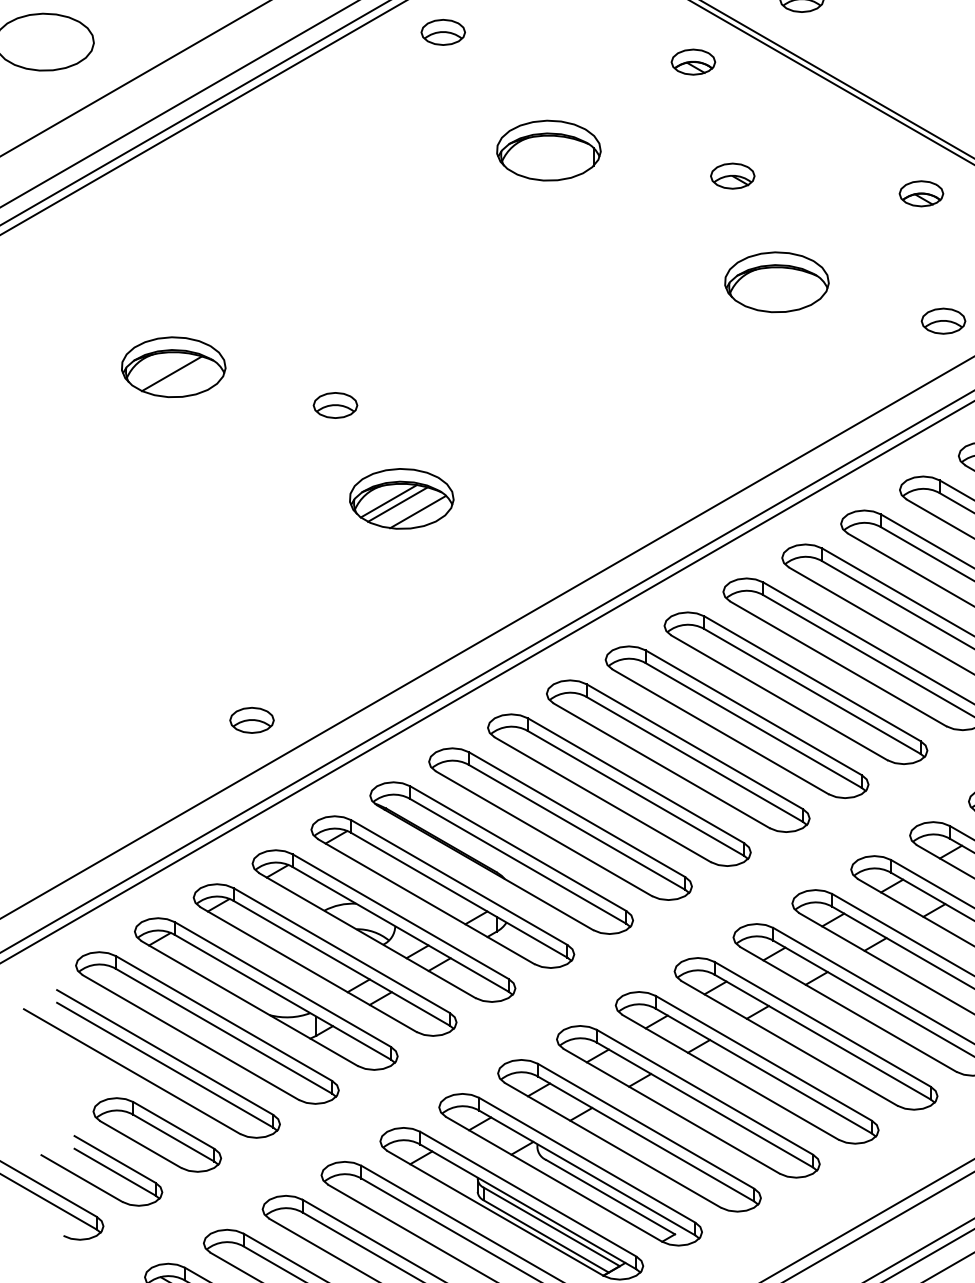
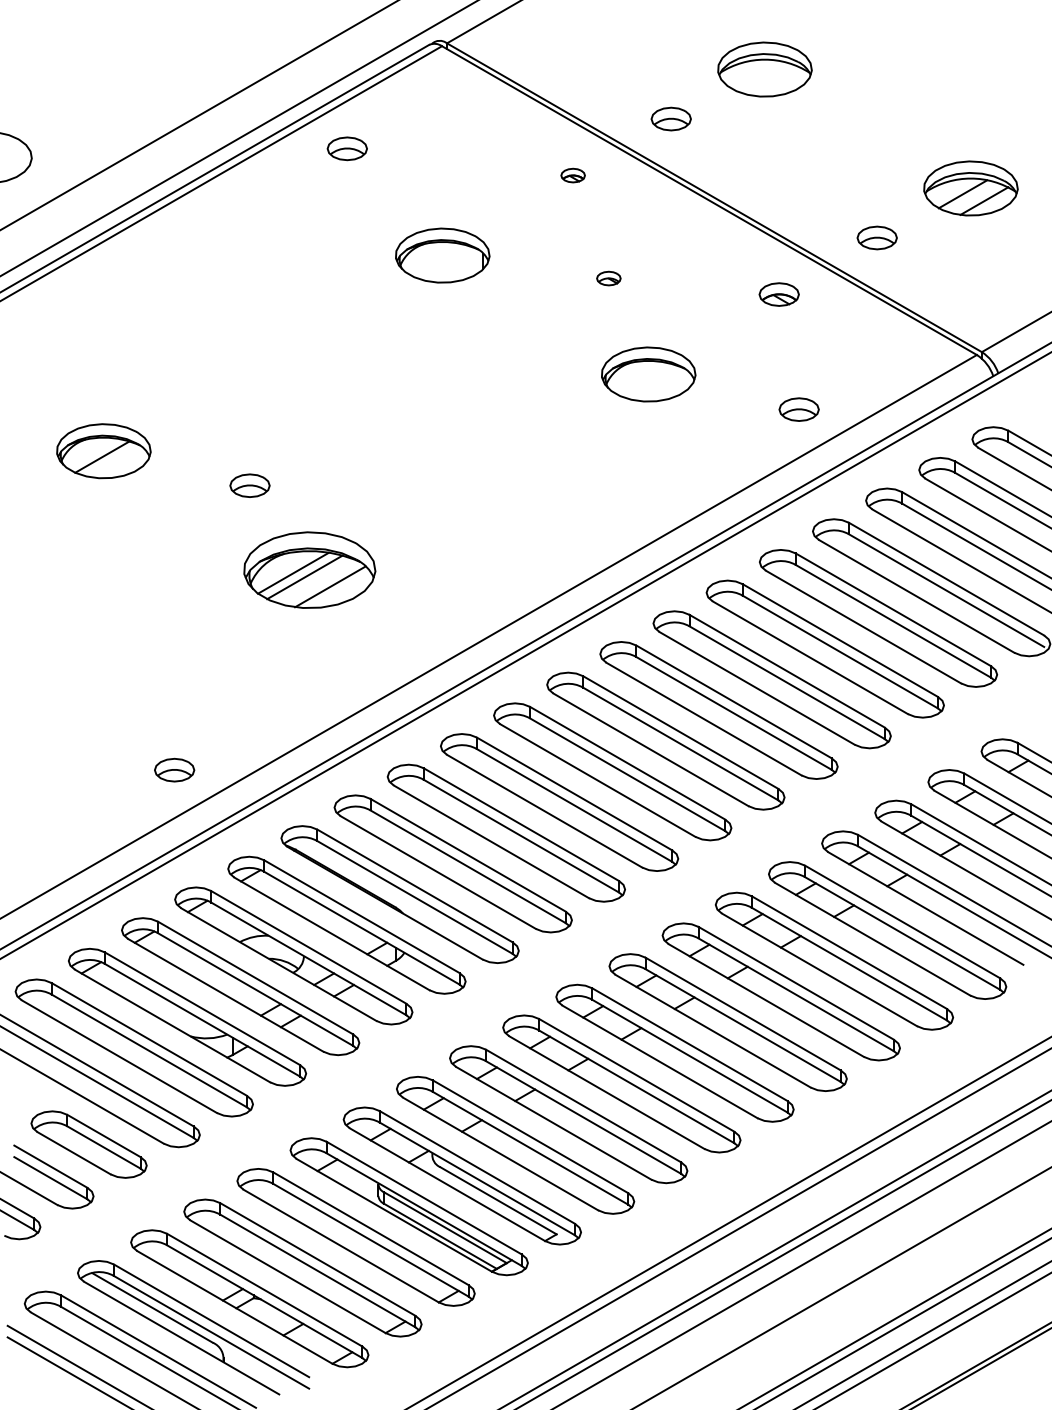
part: (692, 61) -> (572, 175), size x0.6
part: (732, 176) -> (608, 278), size x0.6
part: (401, 498) -> (309, 569), size x1.4

